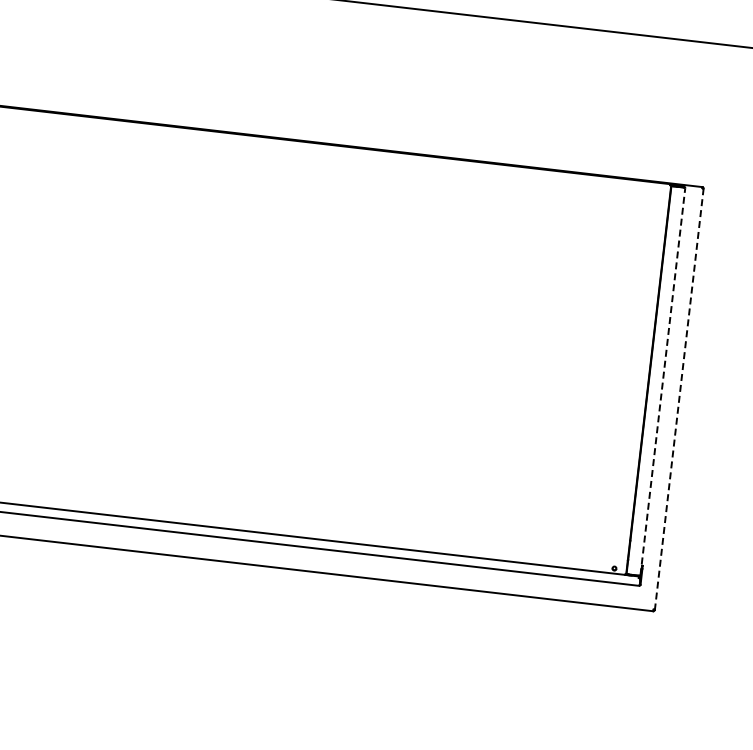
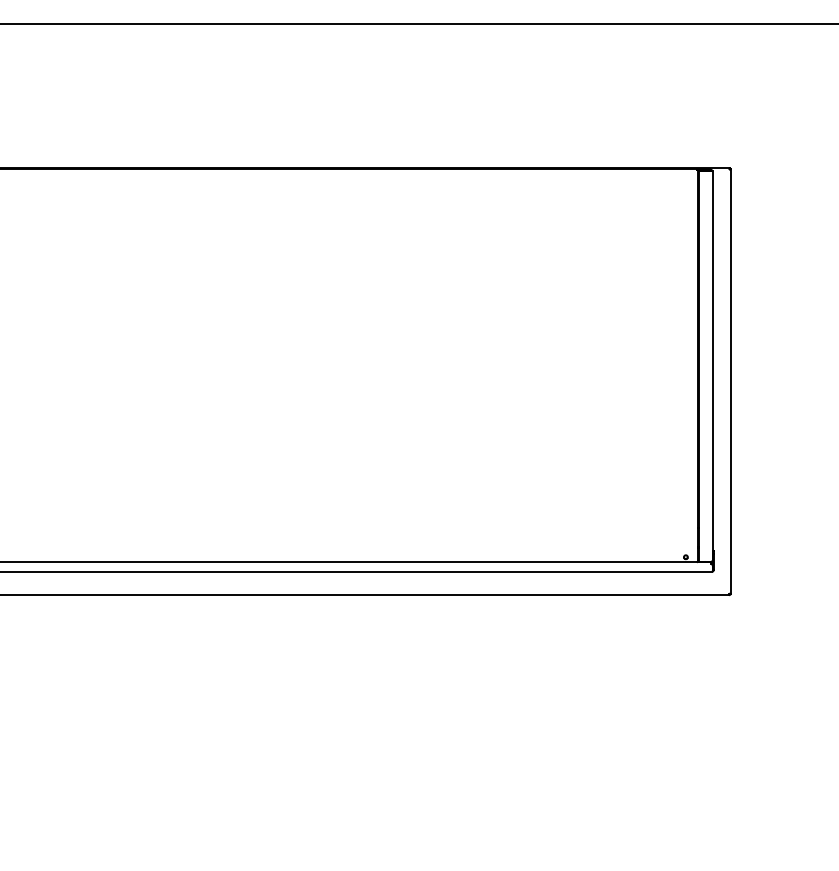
line: (662, 382) -> (712, 366), dashed -> solid
line: (678, 399) -> (730, 381), dashed -> solid

